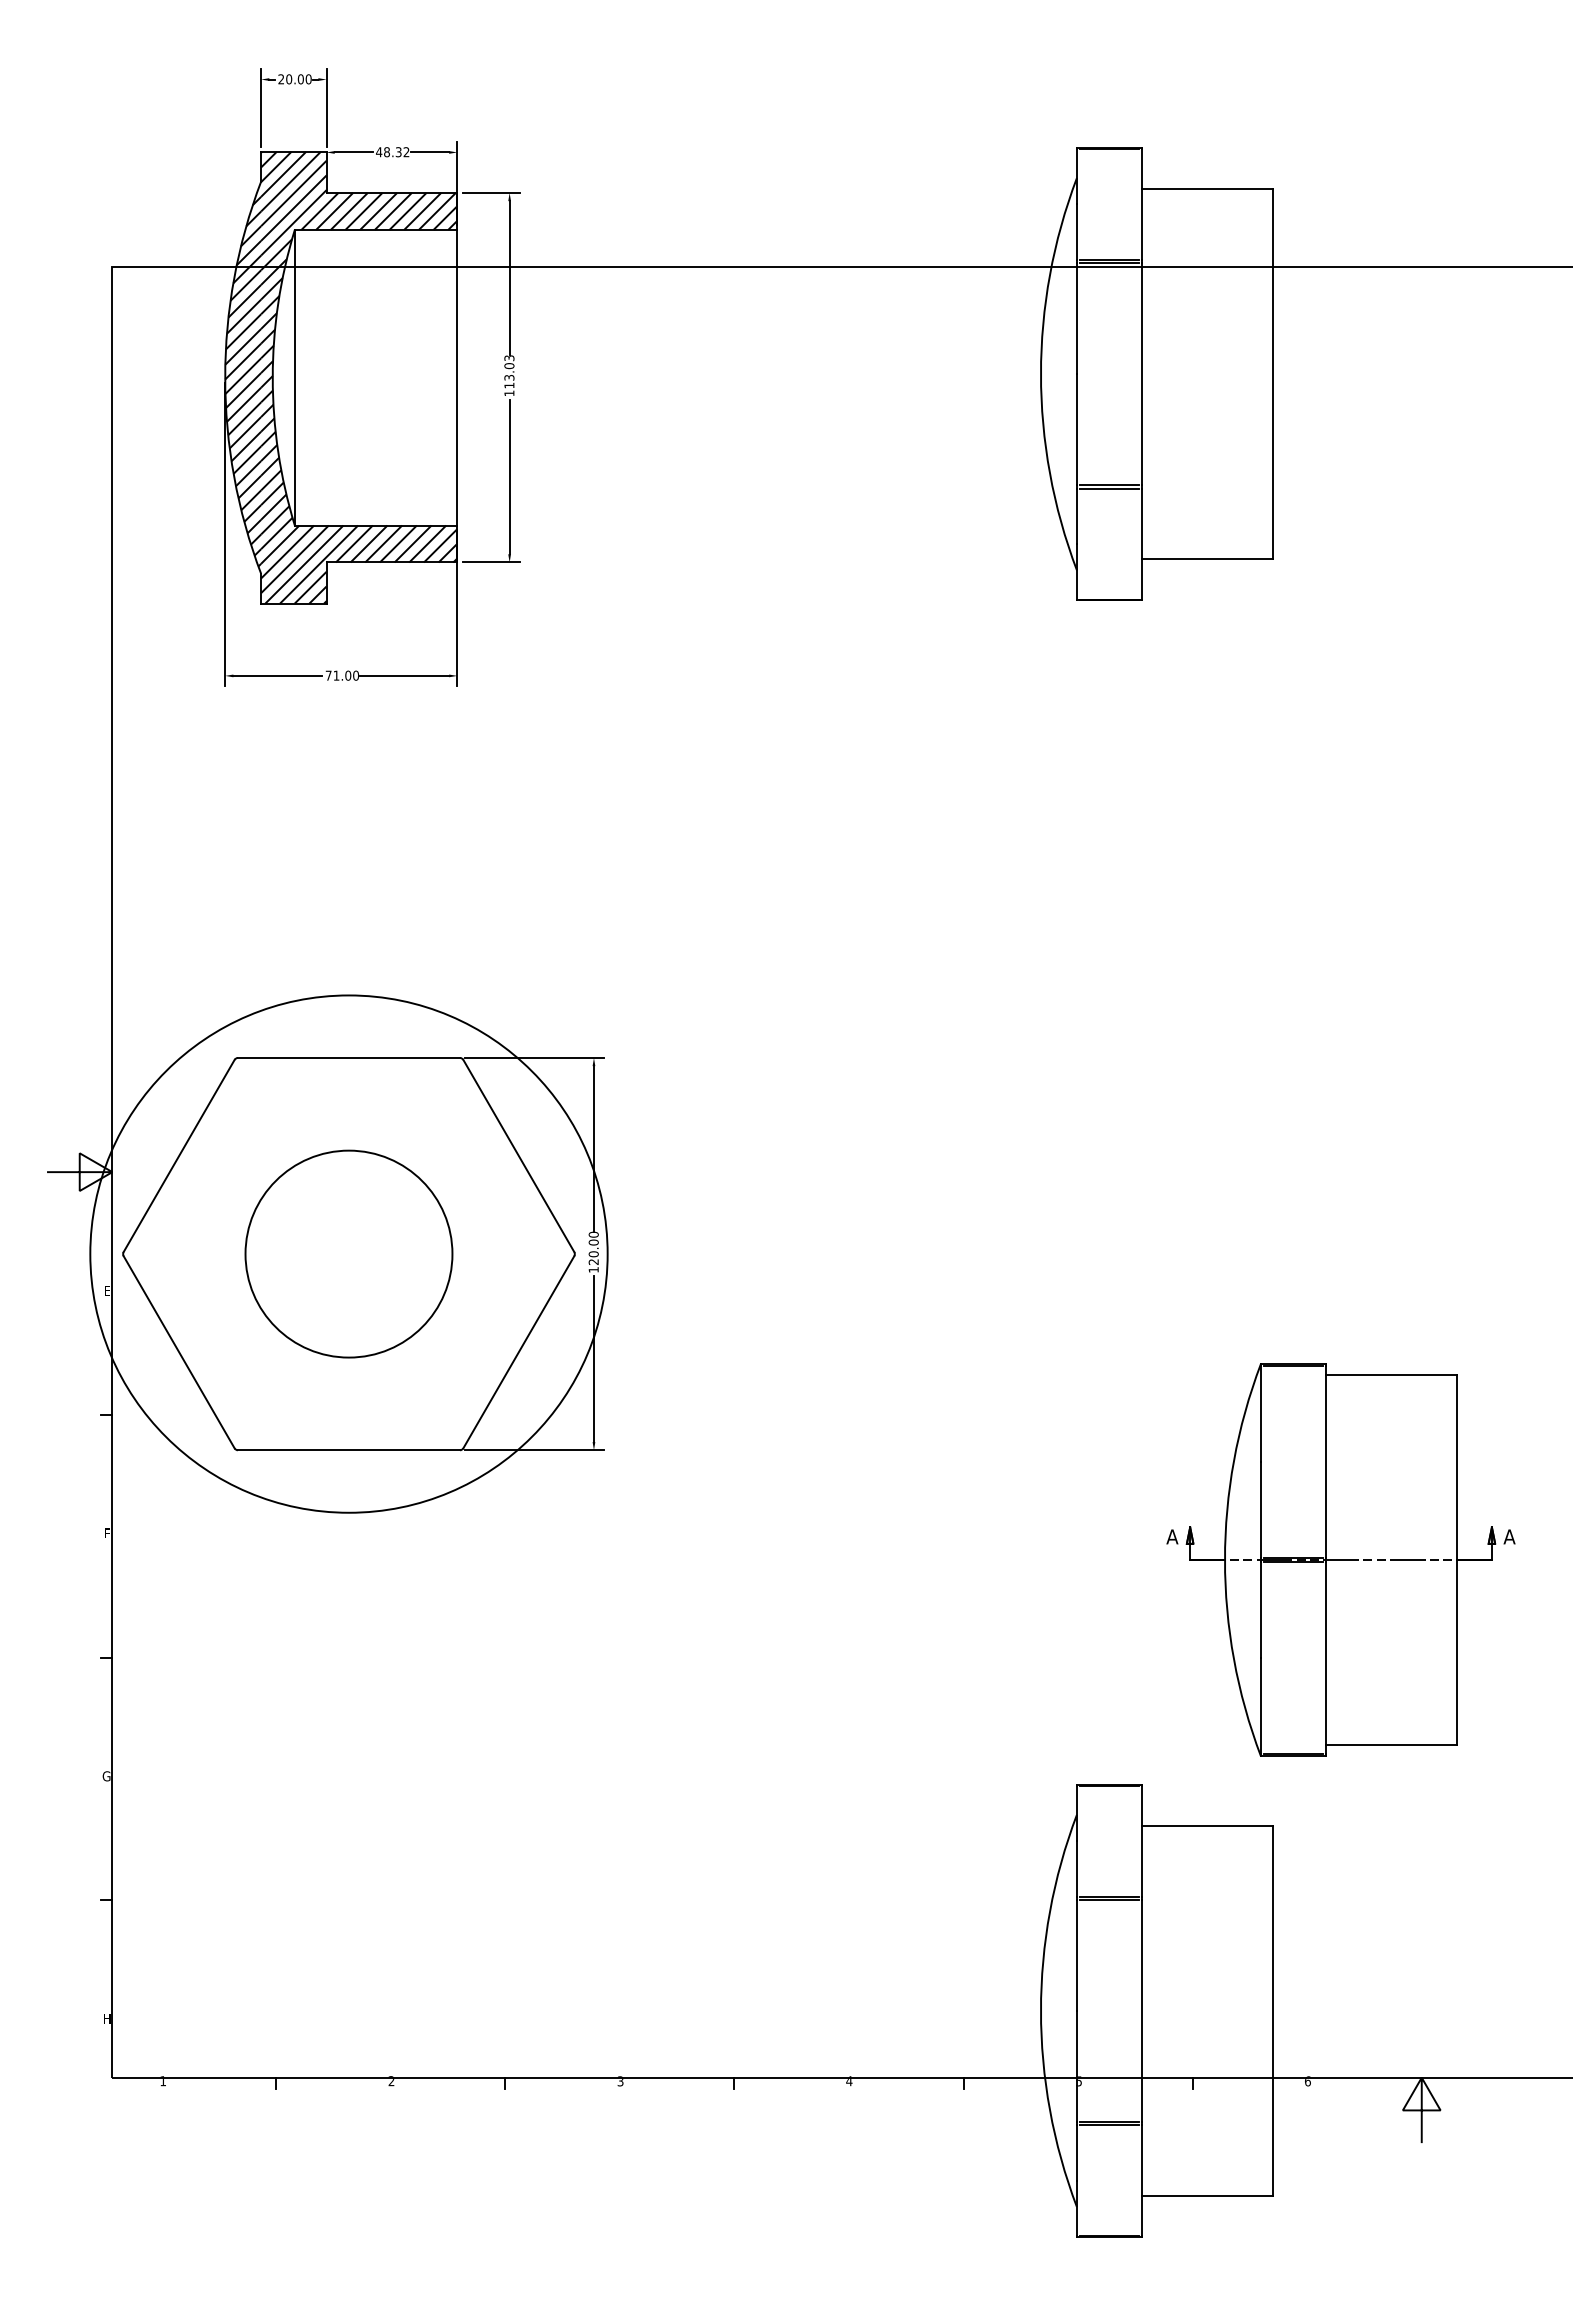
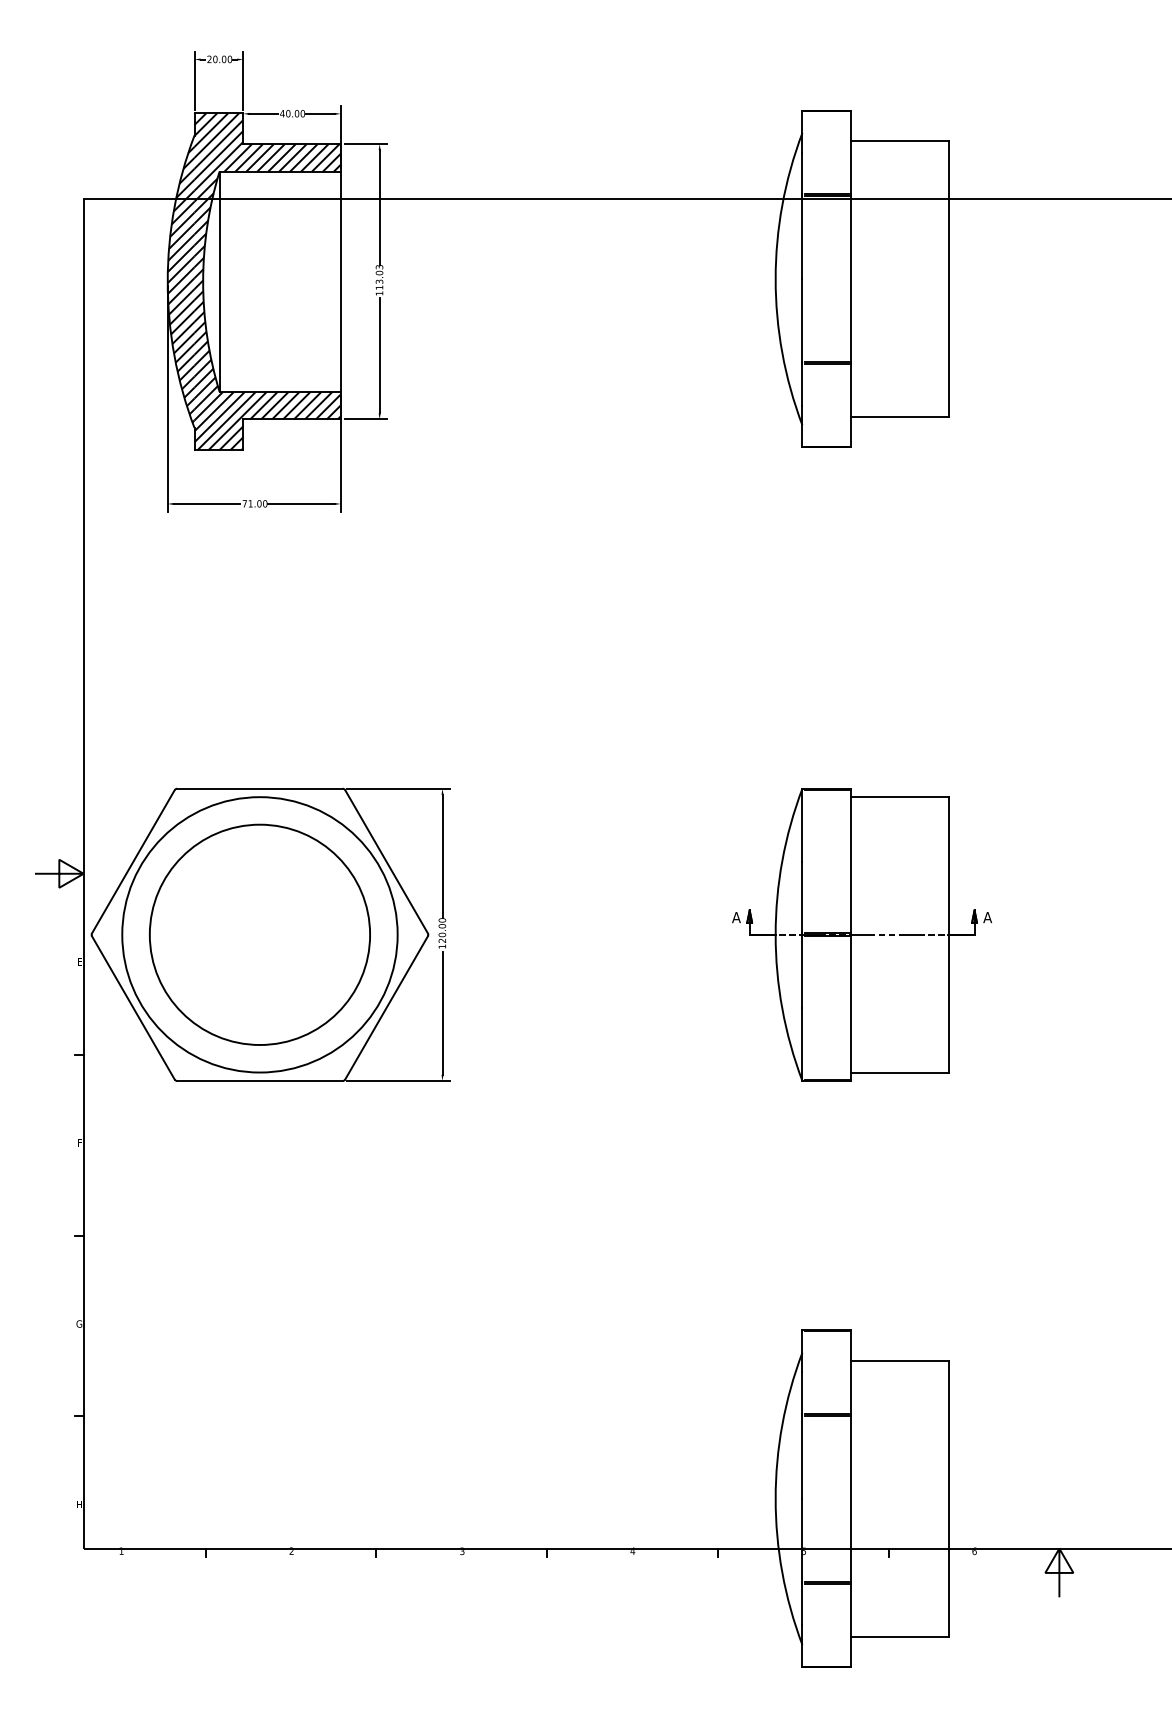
text: (396, 152) -> (295, 113), 48.32 -> 40.00
circle: (348, 1253) -> (259, 934), size x0.71
circle: (348, 1253) -> (259, 934), size x1.43
part: (1340, 1559) -> (861, 934), moved

